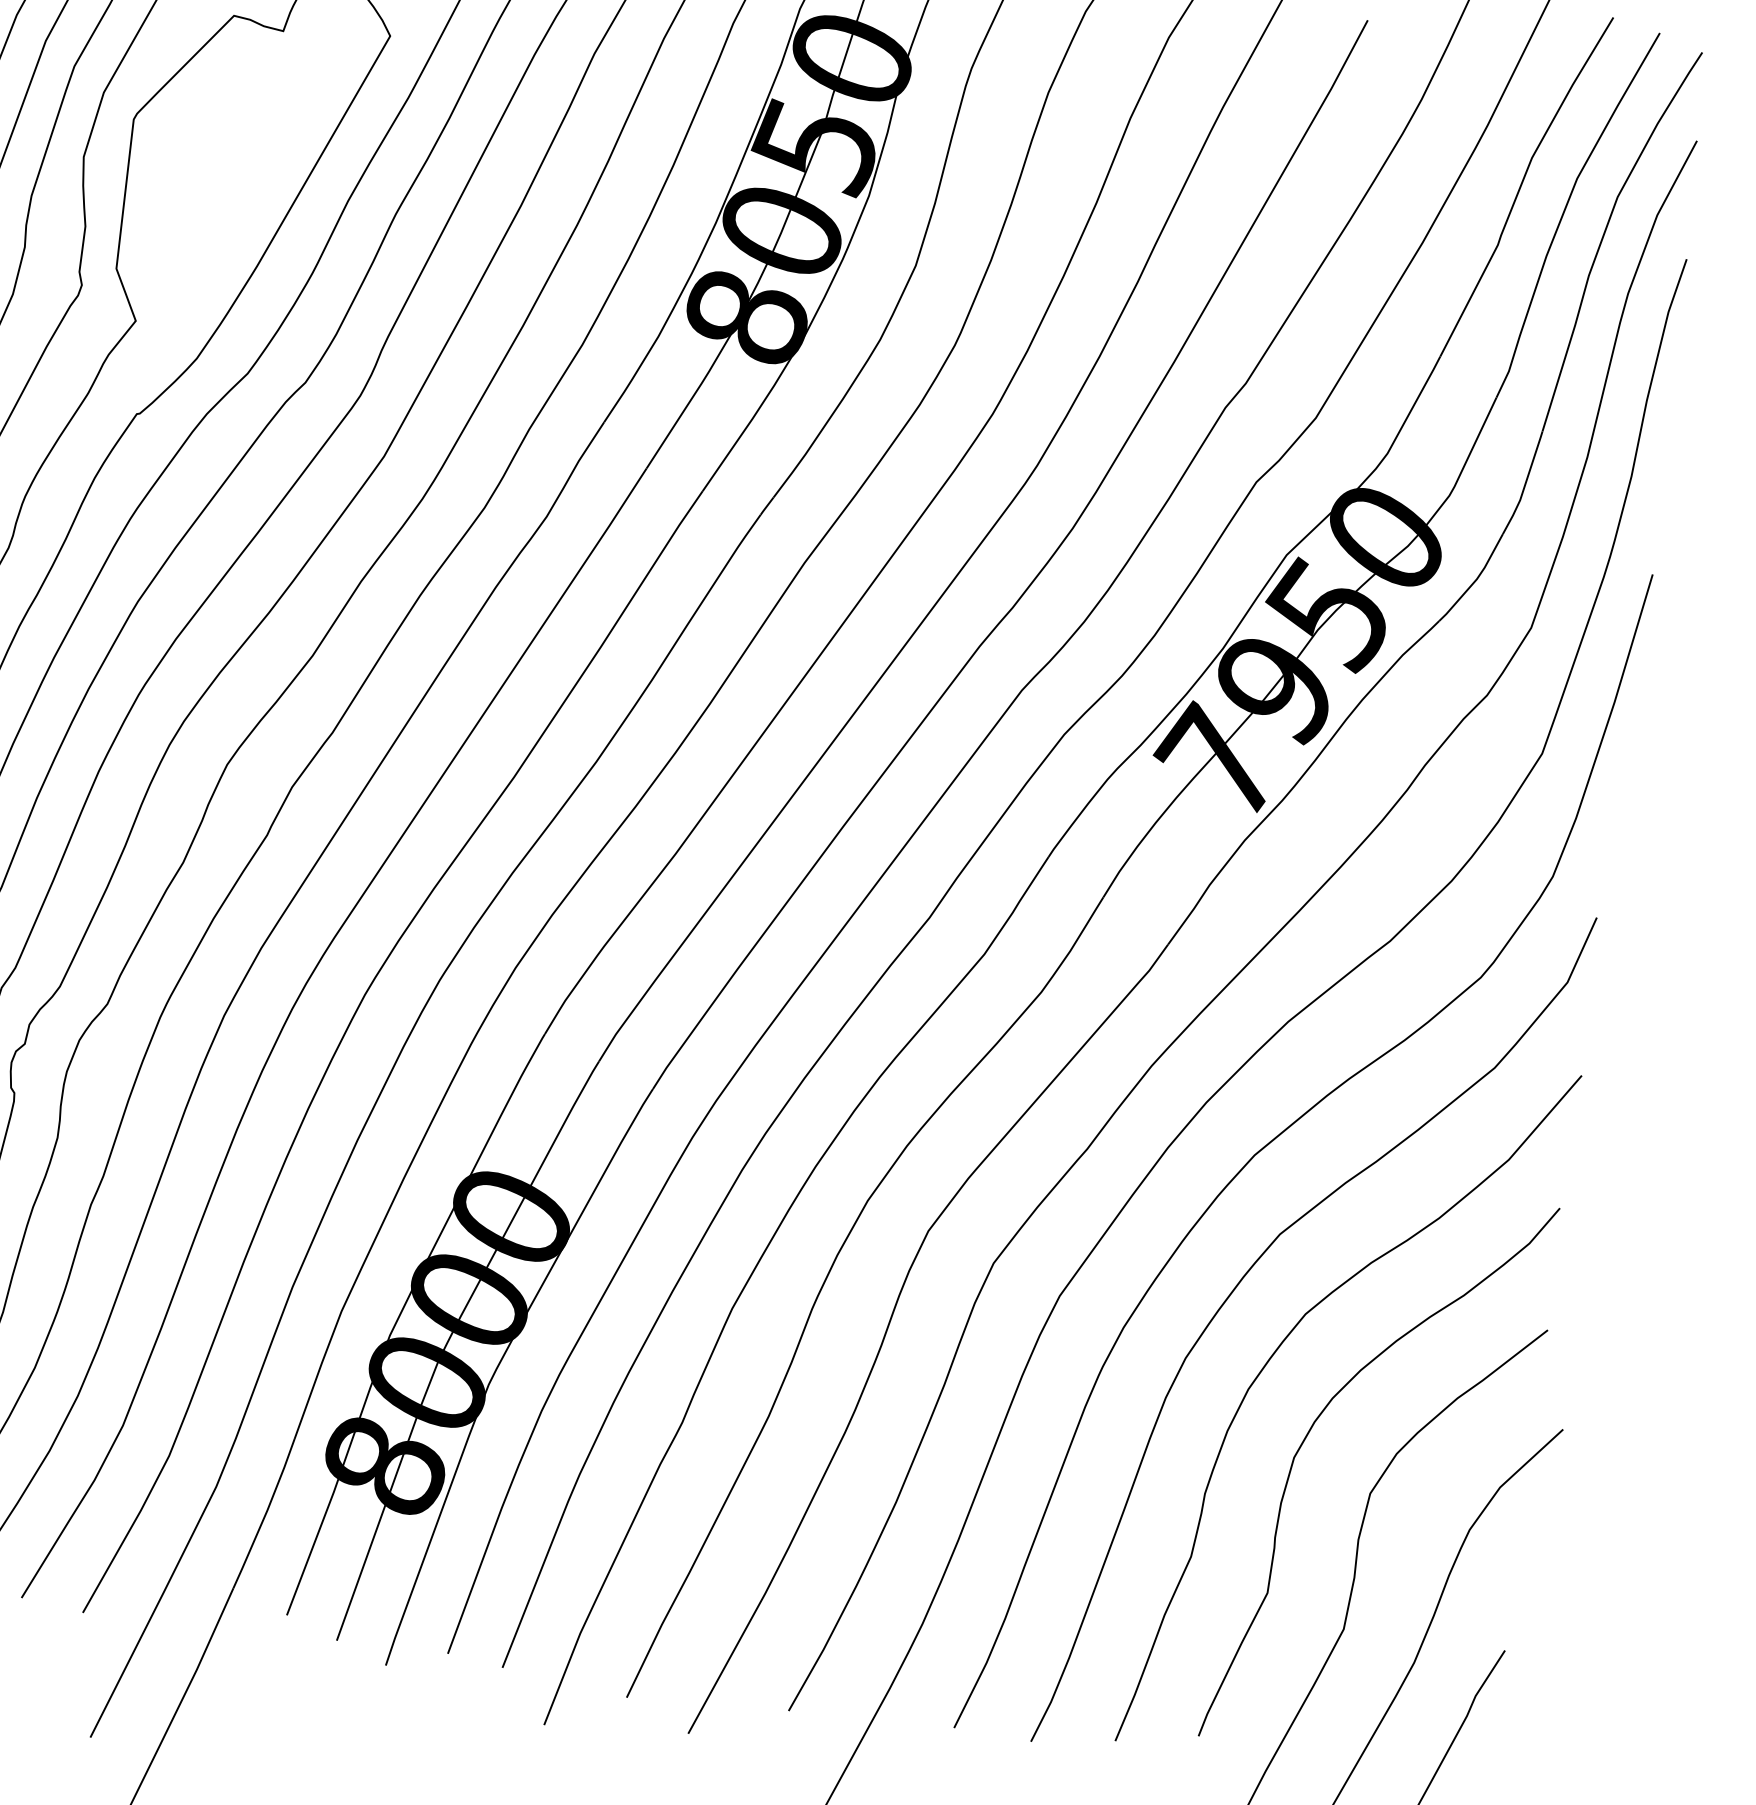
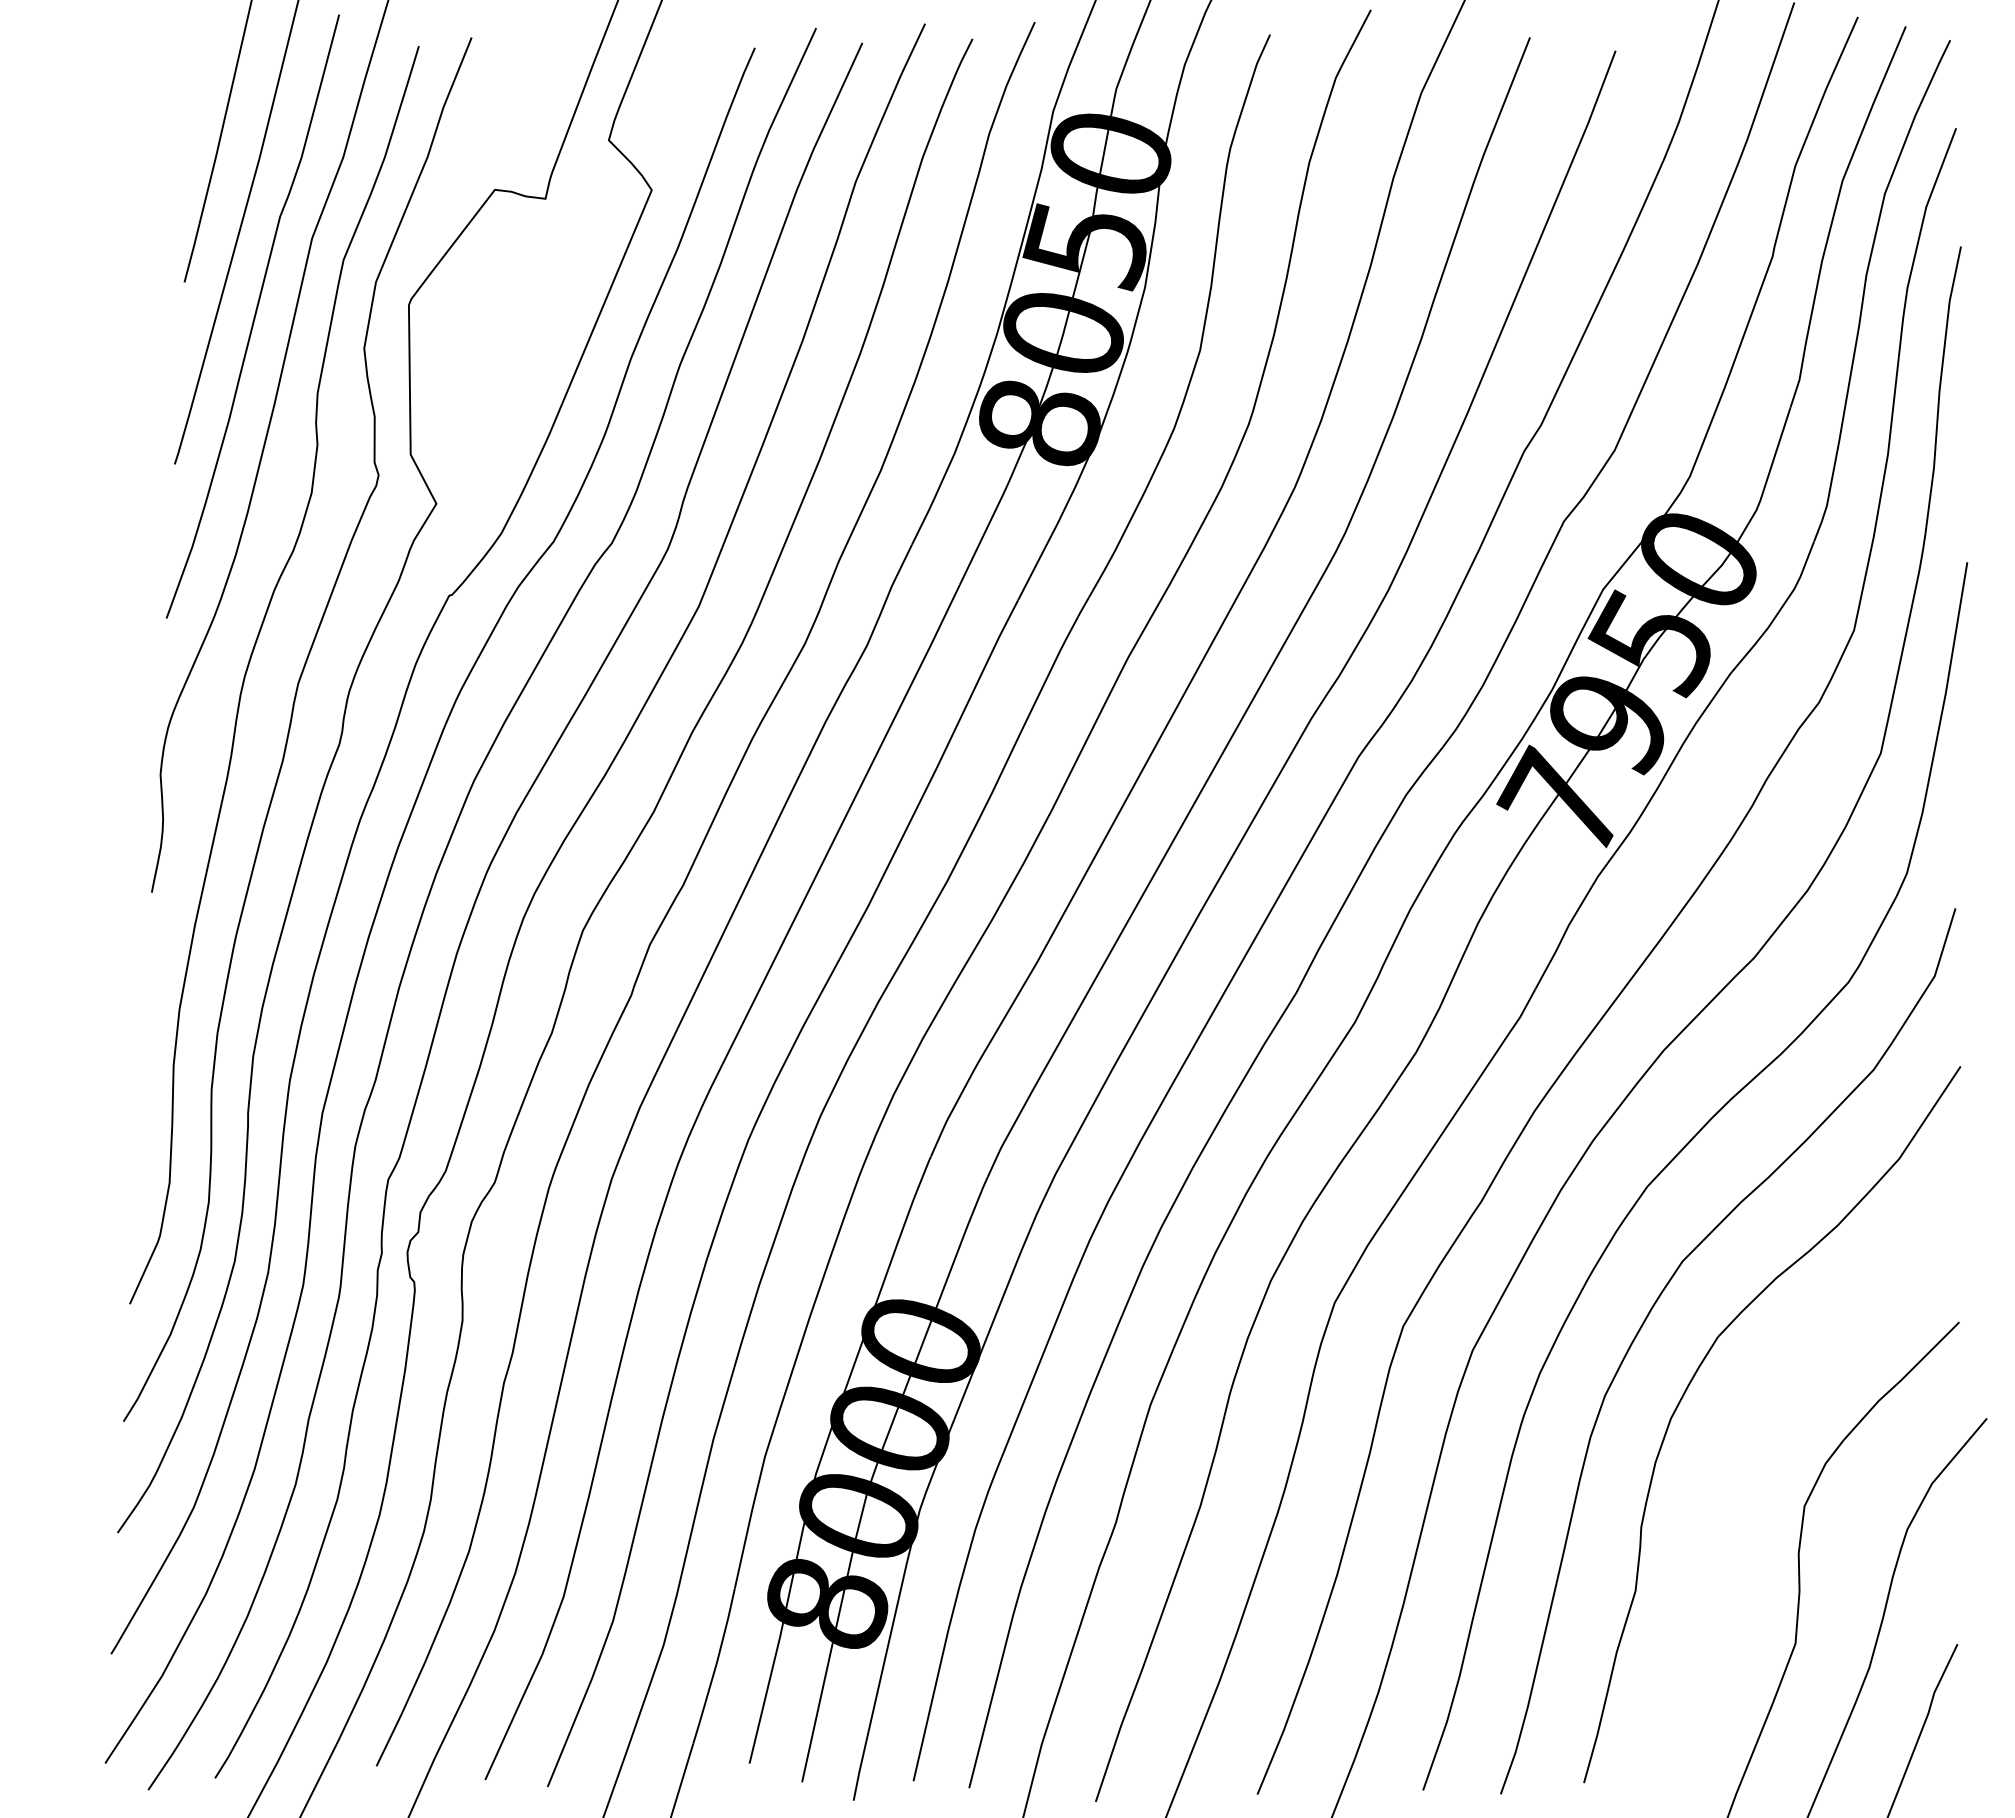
curve: (1308, 1434) -> (1736, 1455), removed

